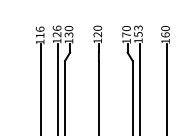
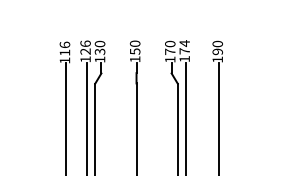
text: (138, 31) -> (184, 47), 153 -> 174
text: (97, 34) -> (134, 51), 120 -> 150
text: (165, 34) -> (217, 51), 160 -> 190

